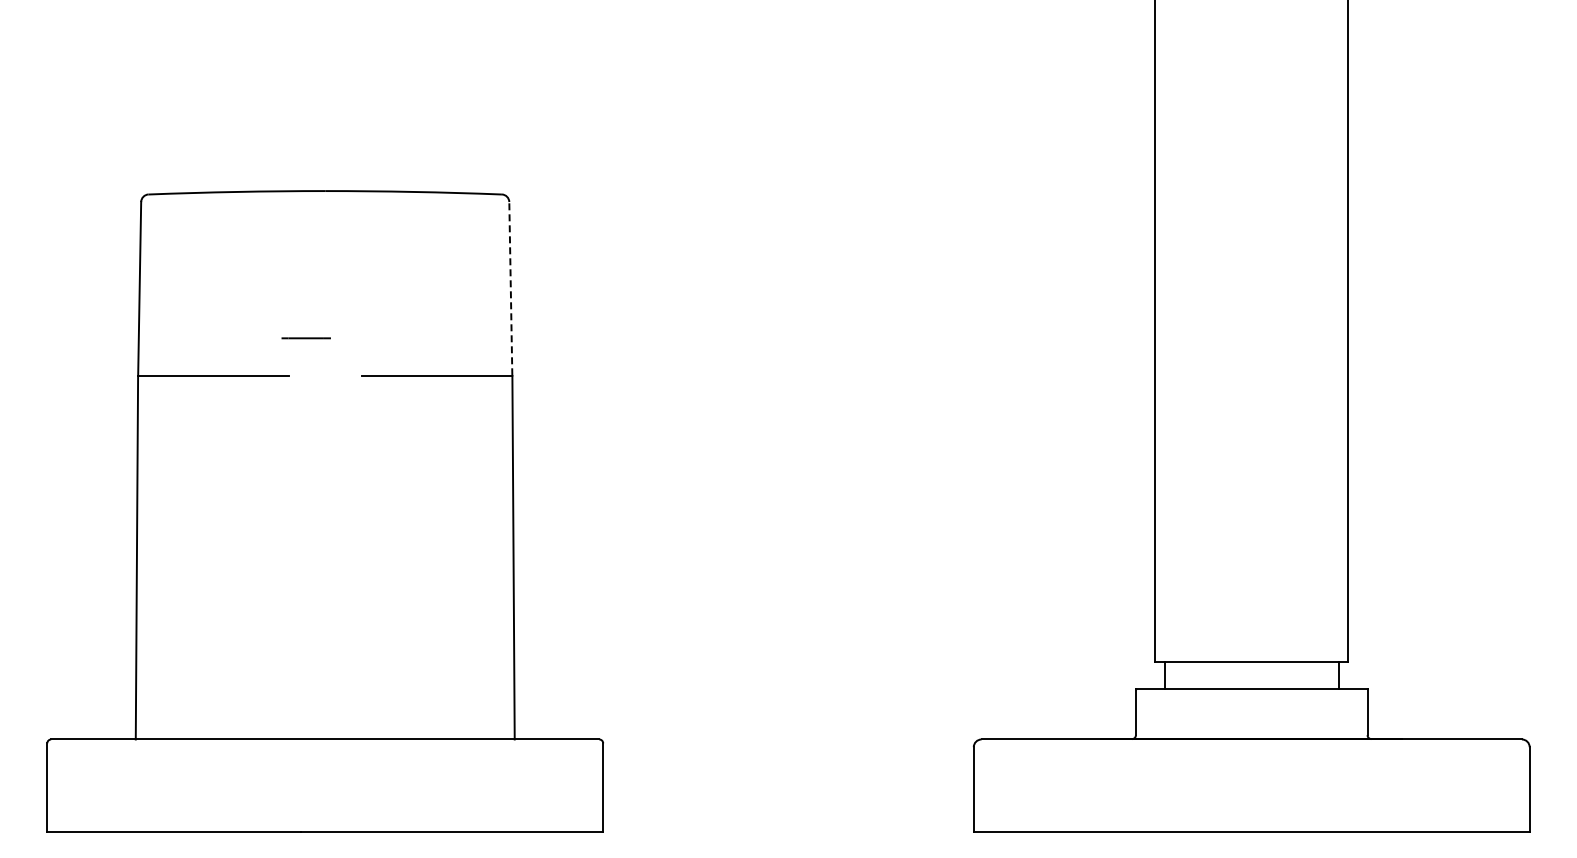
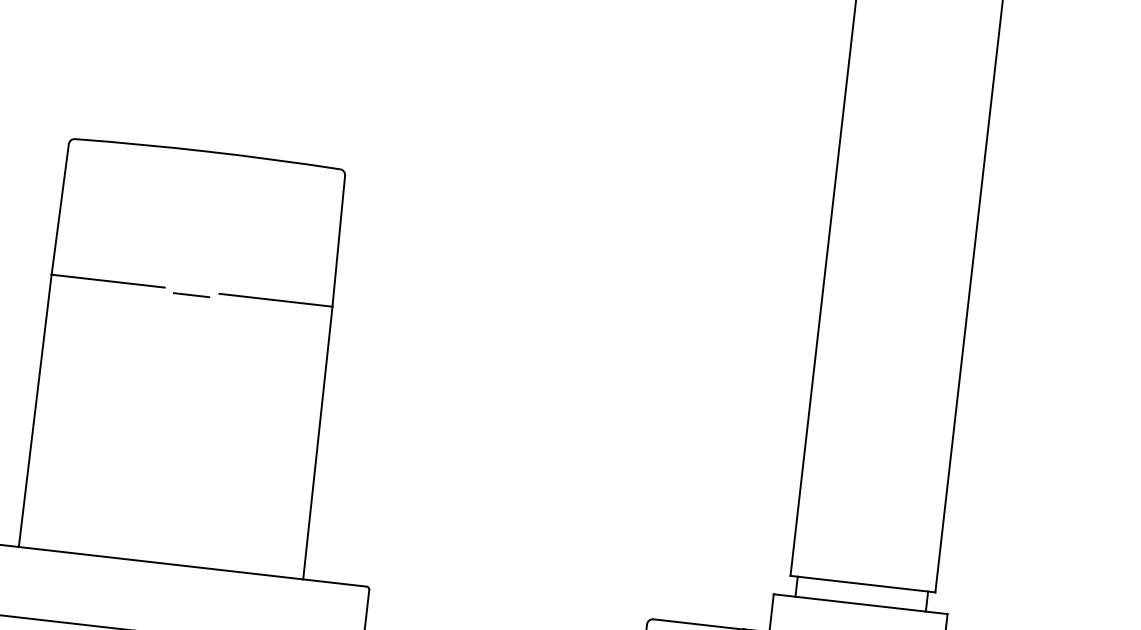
line: (510, 288) -> (338, 240), dashed -> solid
line: (305, 338) -> (190, 295), moved

